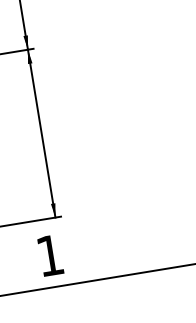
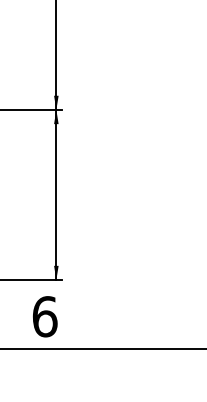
text: (49, 255) -> (44, 316), 1 -> 6

